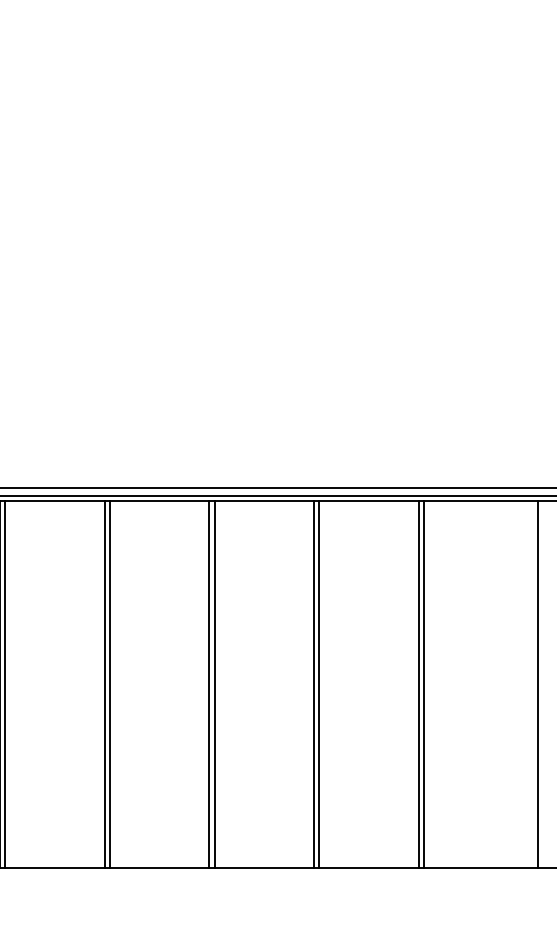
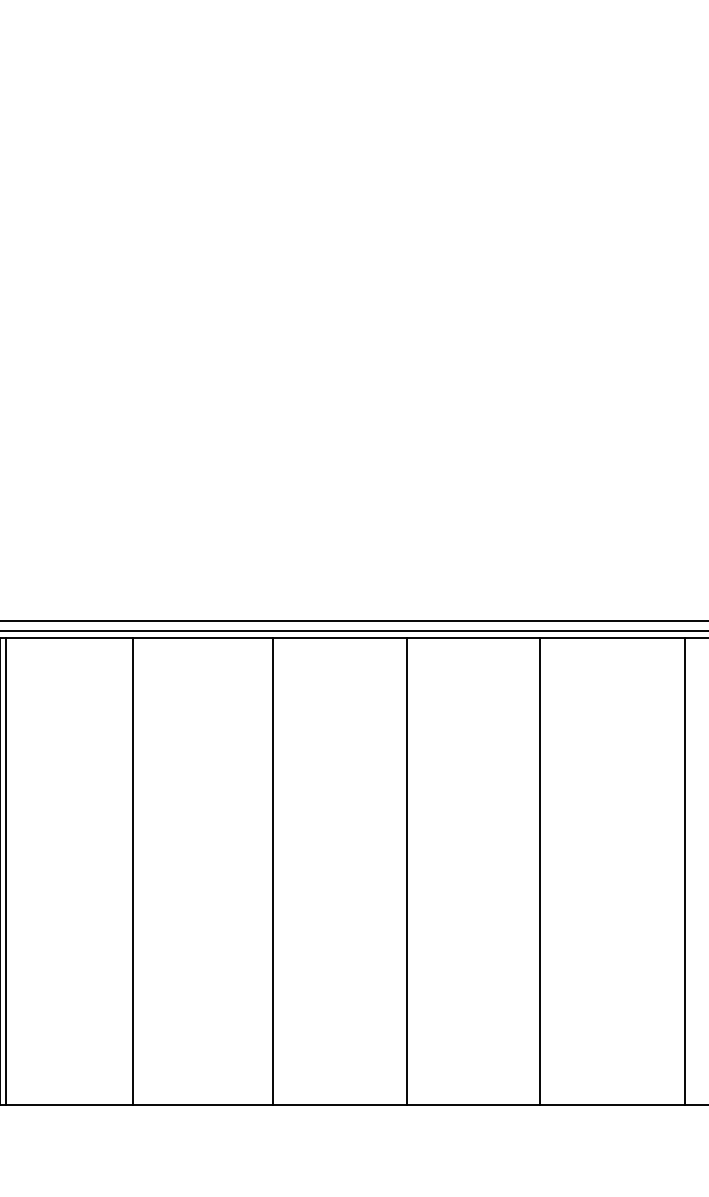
line: (109, 684) -> (139, 871), removed
line: (209, 684) -> (266, 871), removed
line: (314, 684) -> (400, 871), removed
line: (419, 684) -> (534, 871), removed

